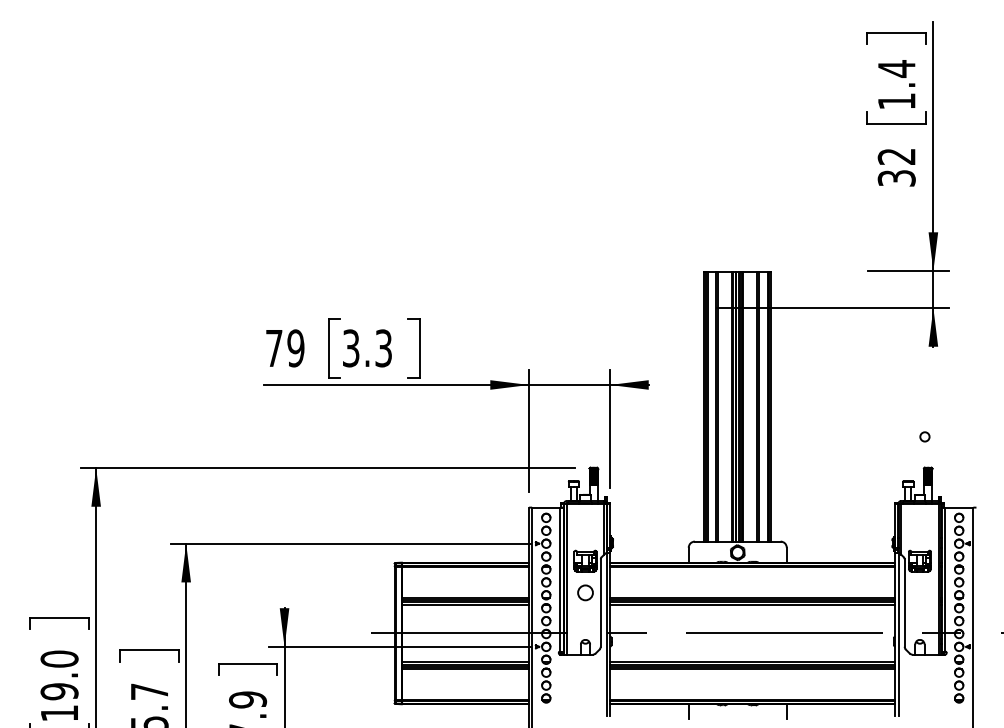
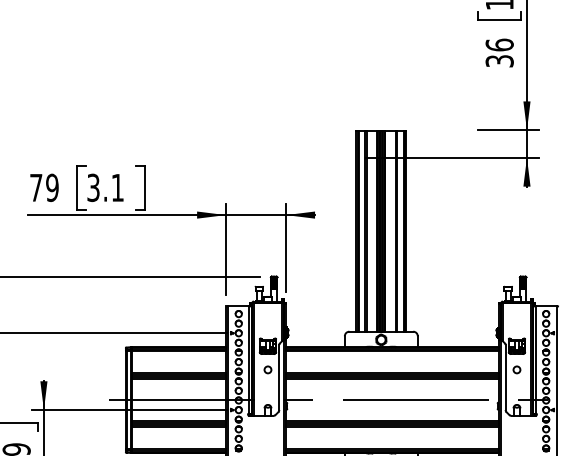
text: (896, 156) -> (499, 44), 32 -> 36
text: (383, 348) -> (117, 187), 3.3 -> 3.1
circle: (924, 436) -> (516, 369), moved
circle: (585, 592) -> (267, 369), size x0.62

